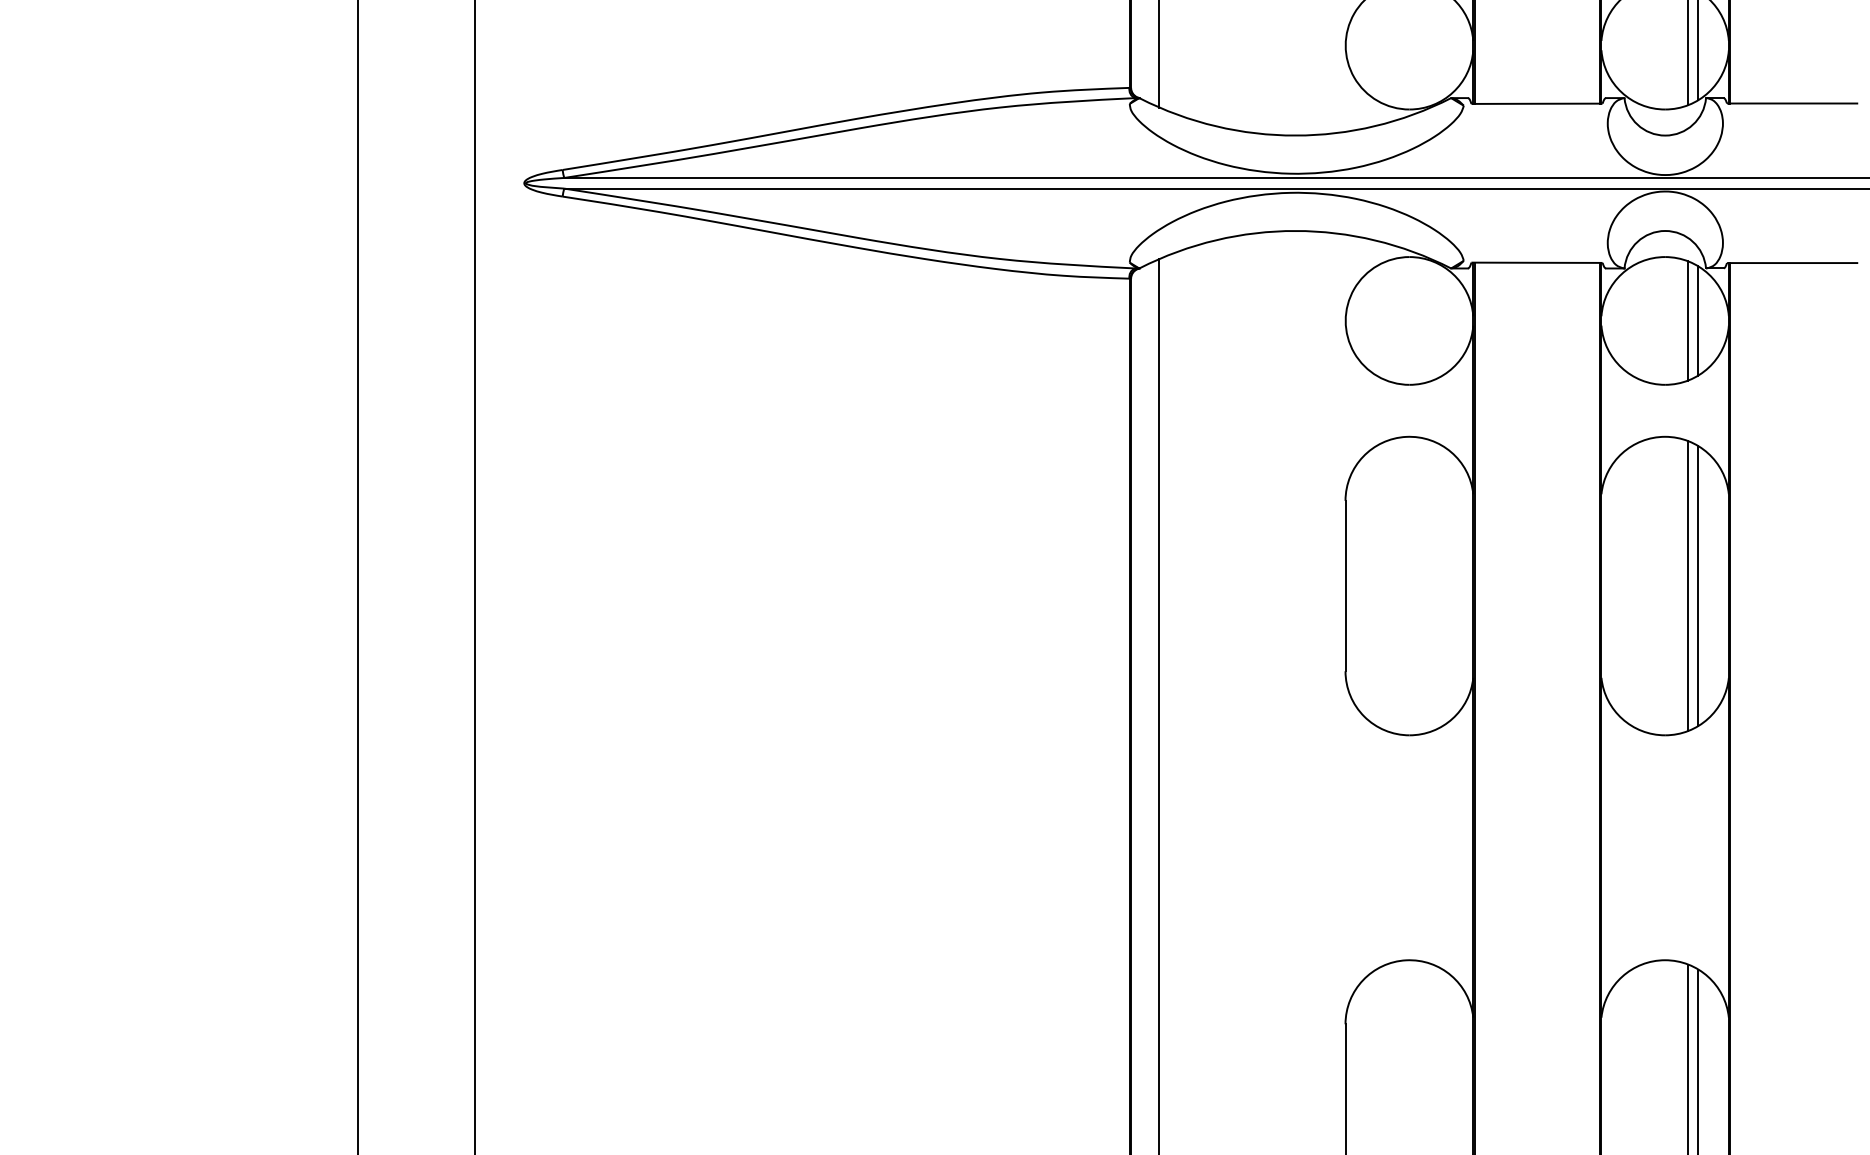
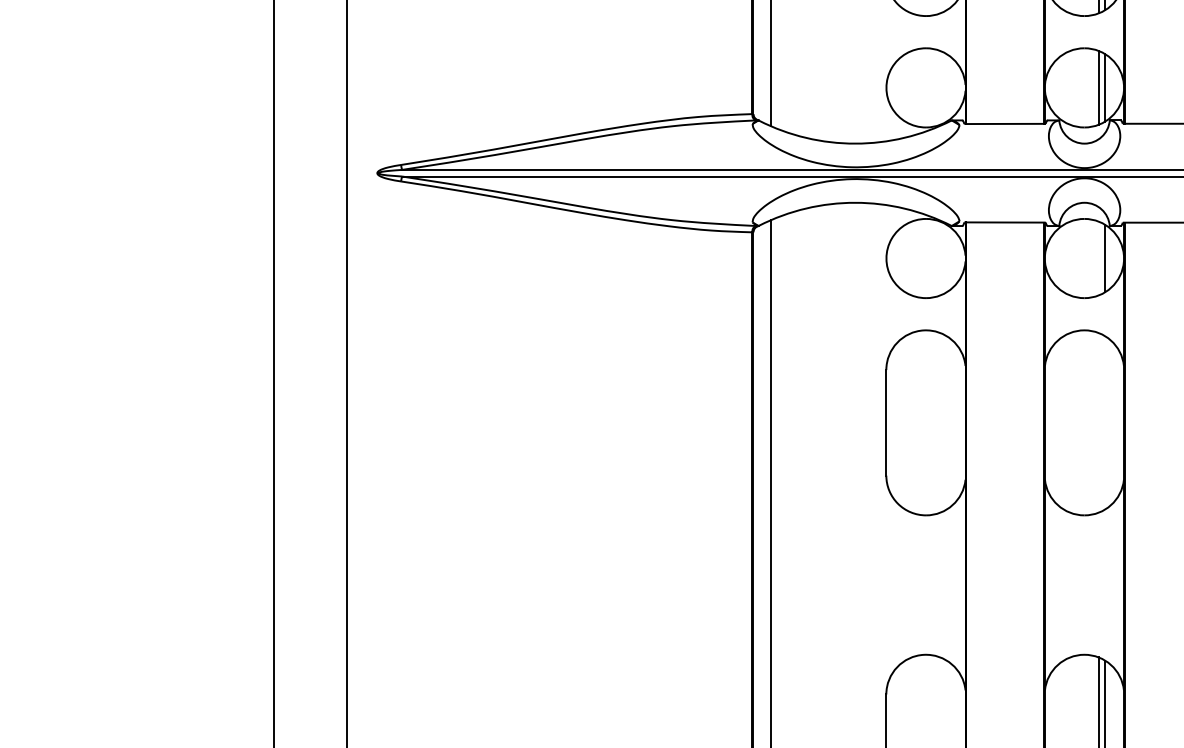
line: (1687, 320) -> (1098, 258), removed
line: (1687, 585) -> (1098, 422), removed
line: (1699, 585) -> (1105, 422), removed

